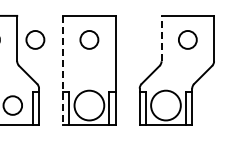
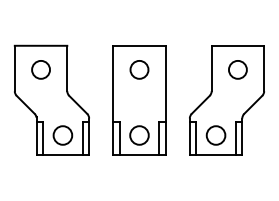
line: (161, 38) -> (211, 68), dashed -> solid
circle: (35, 39) -> (85, 69), removed
line: (63, 70) -> (113, 100), dashed -> solid
circle: (89, 105) -> (139, 135), size x0.62
circle: (165, 105) -> (215, 135), size x0.62

